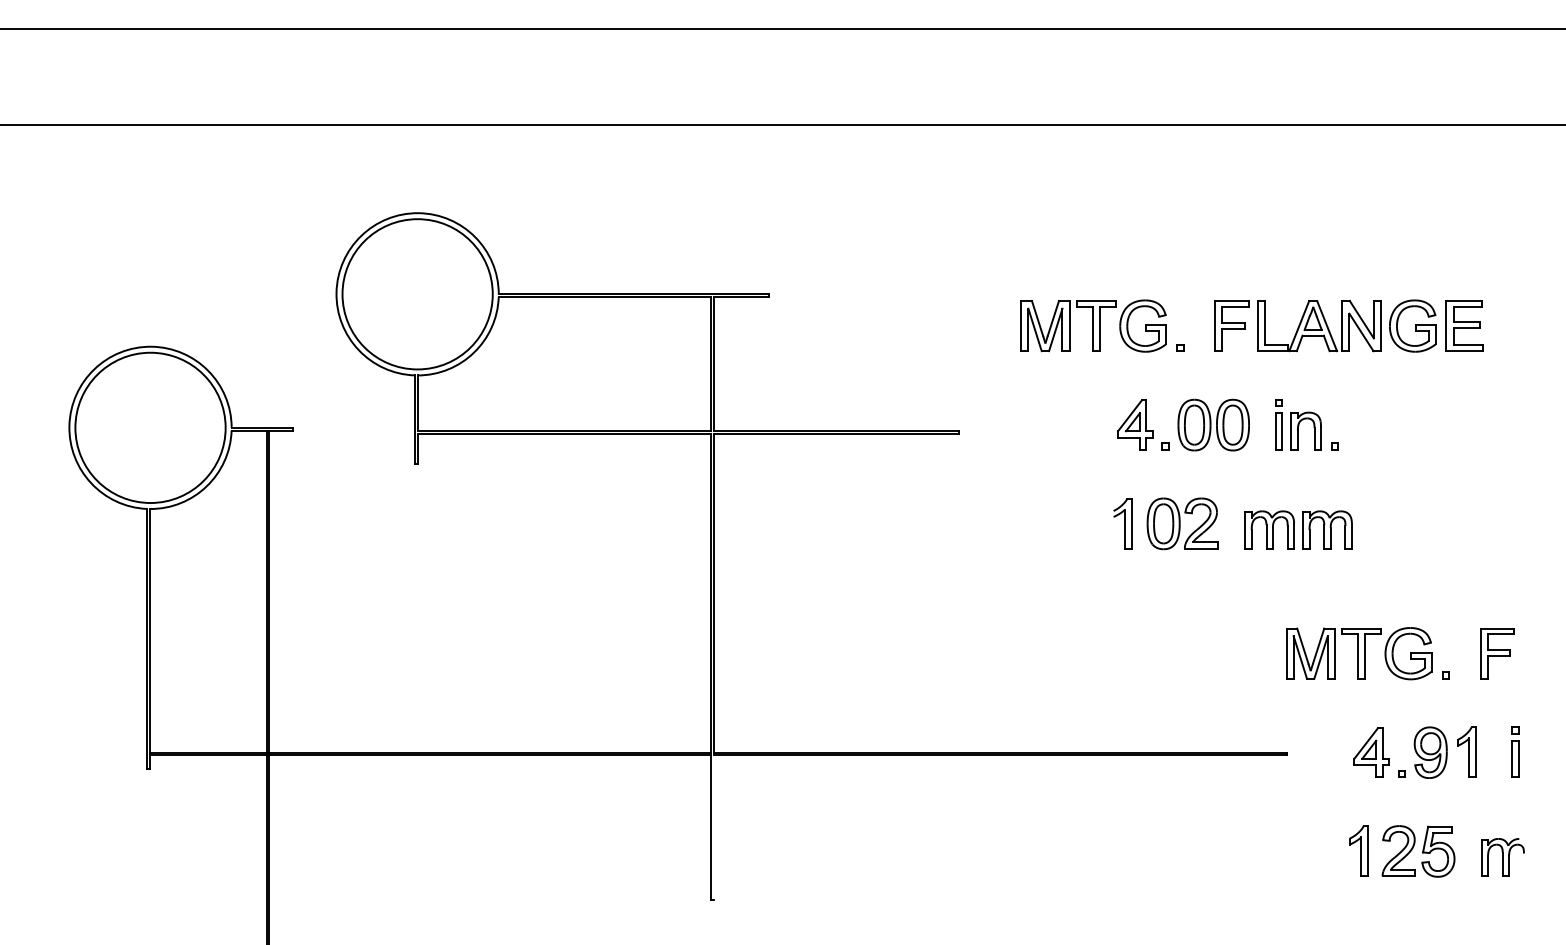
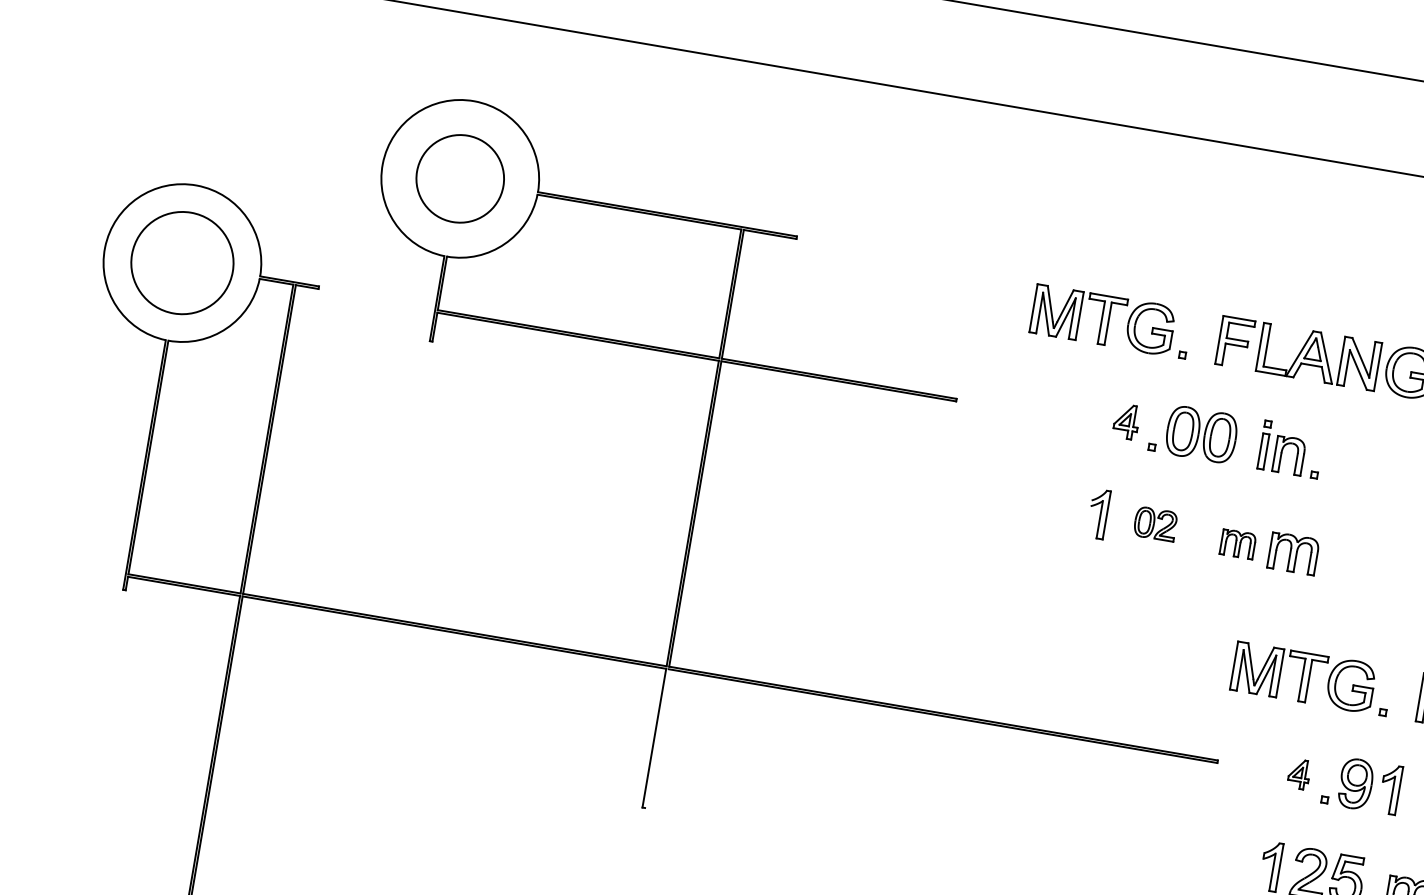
circle: (417, 294) -> (460, 179), size x0.6
part: (1135, 424) -> (1126, 421), size x0.7
circle: (150, 427) -> (182, 262), size x0.7
part: (1182, 523) -> (1155, 523), size x0.6
part: (1269, 529) -> (1237, 543), size x0.7
part: (1371, 752) -> (1299, 774), size x0.6

